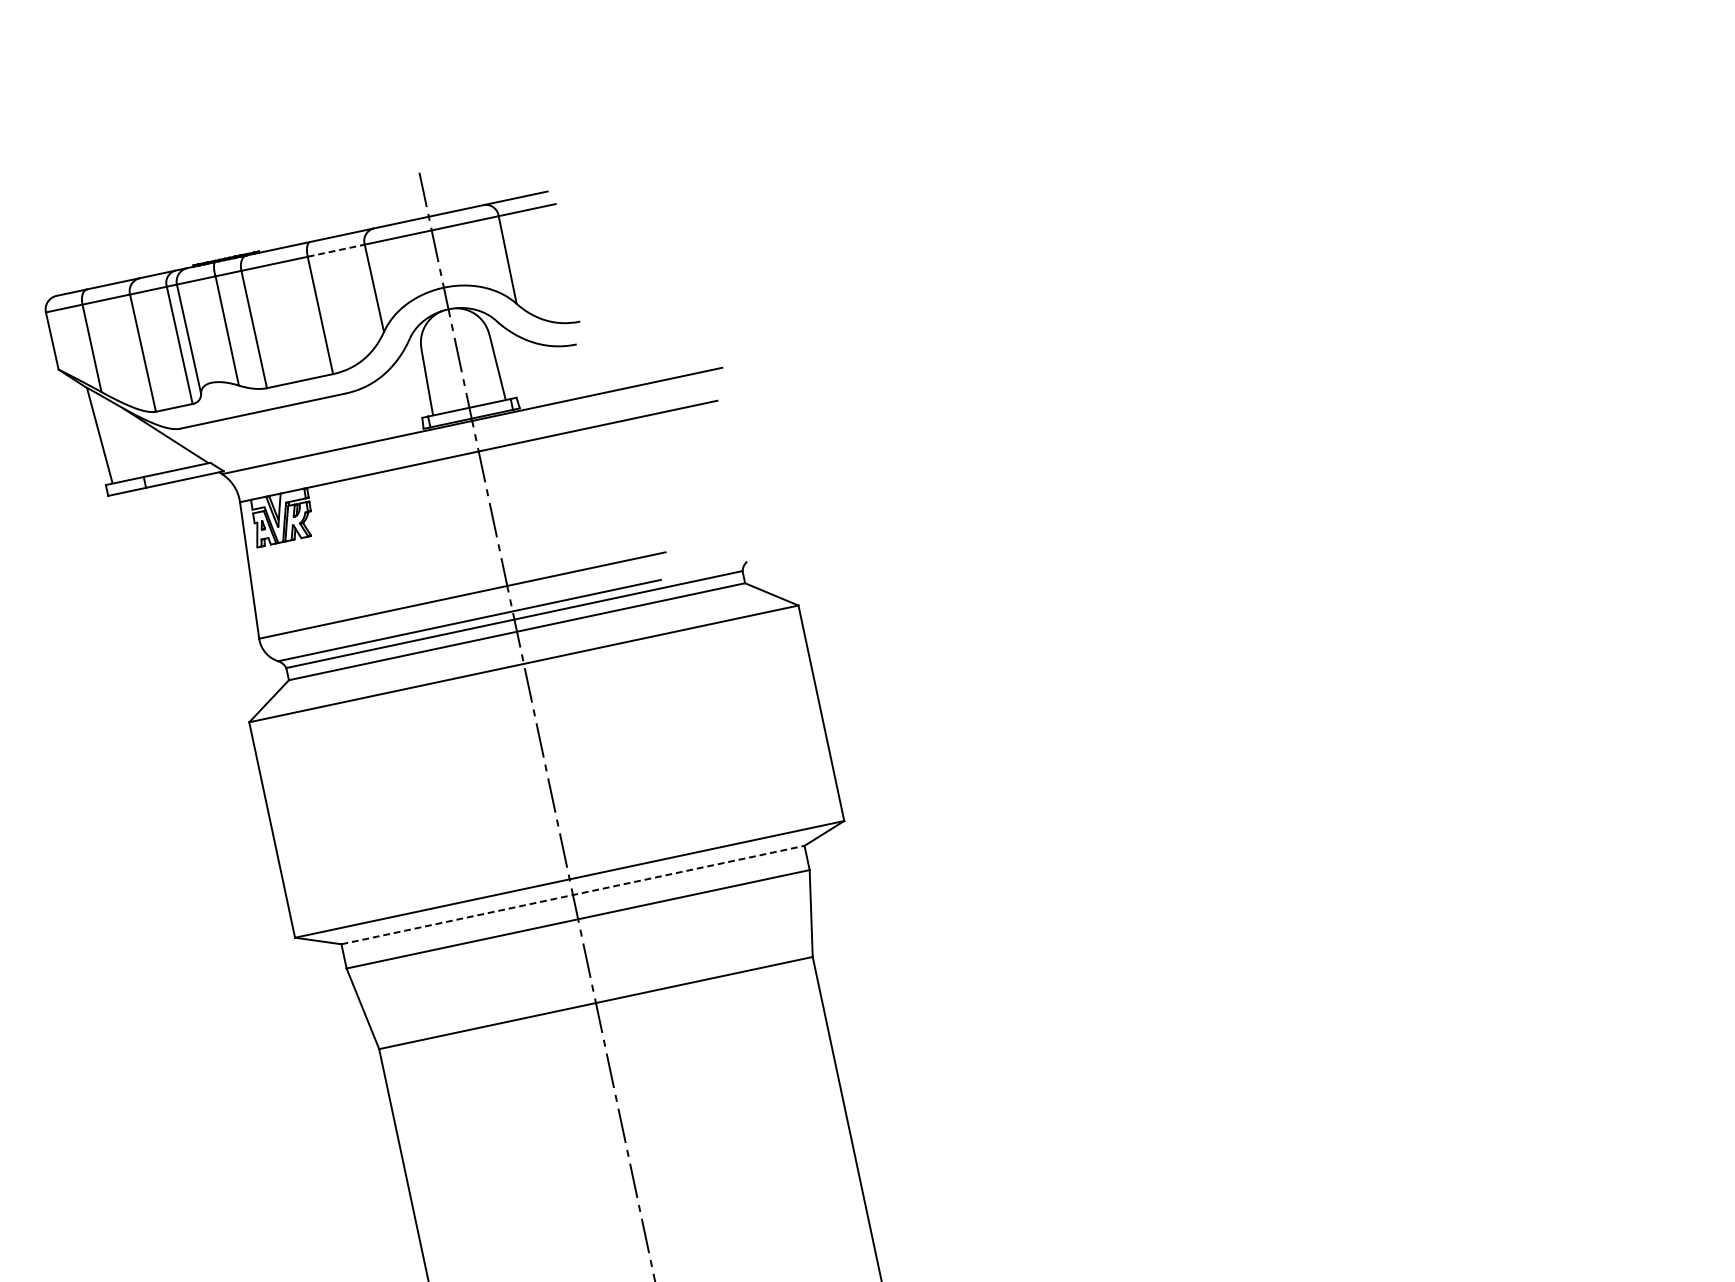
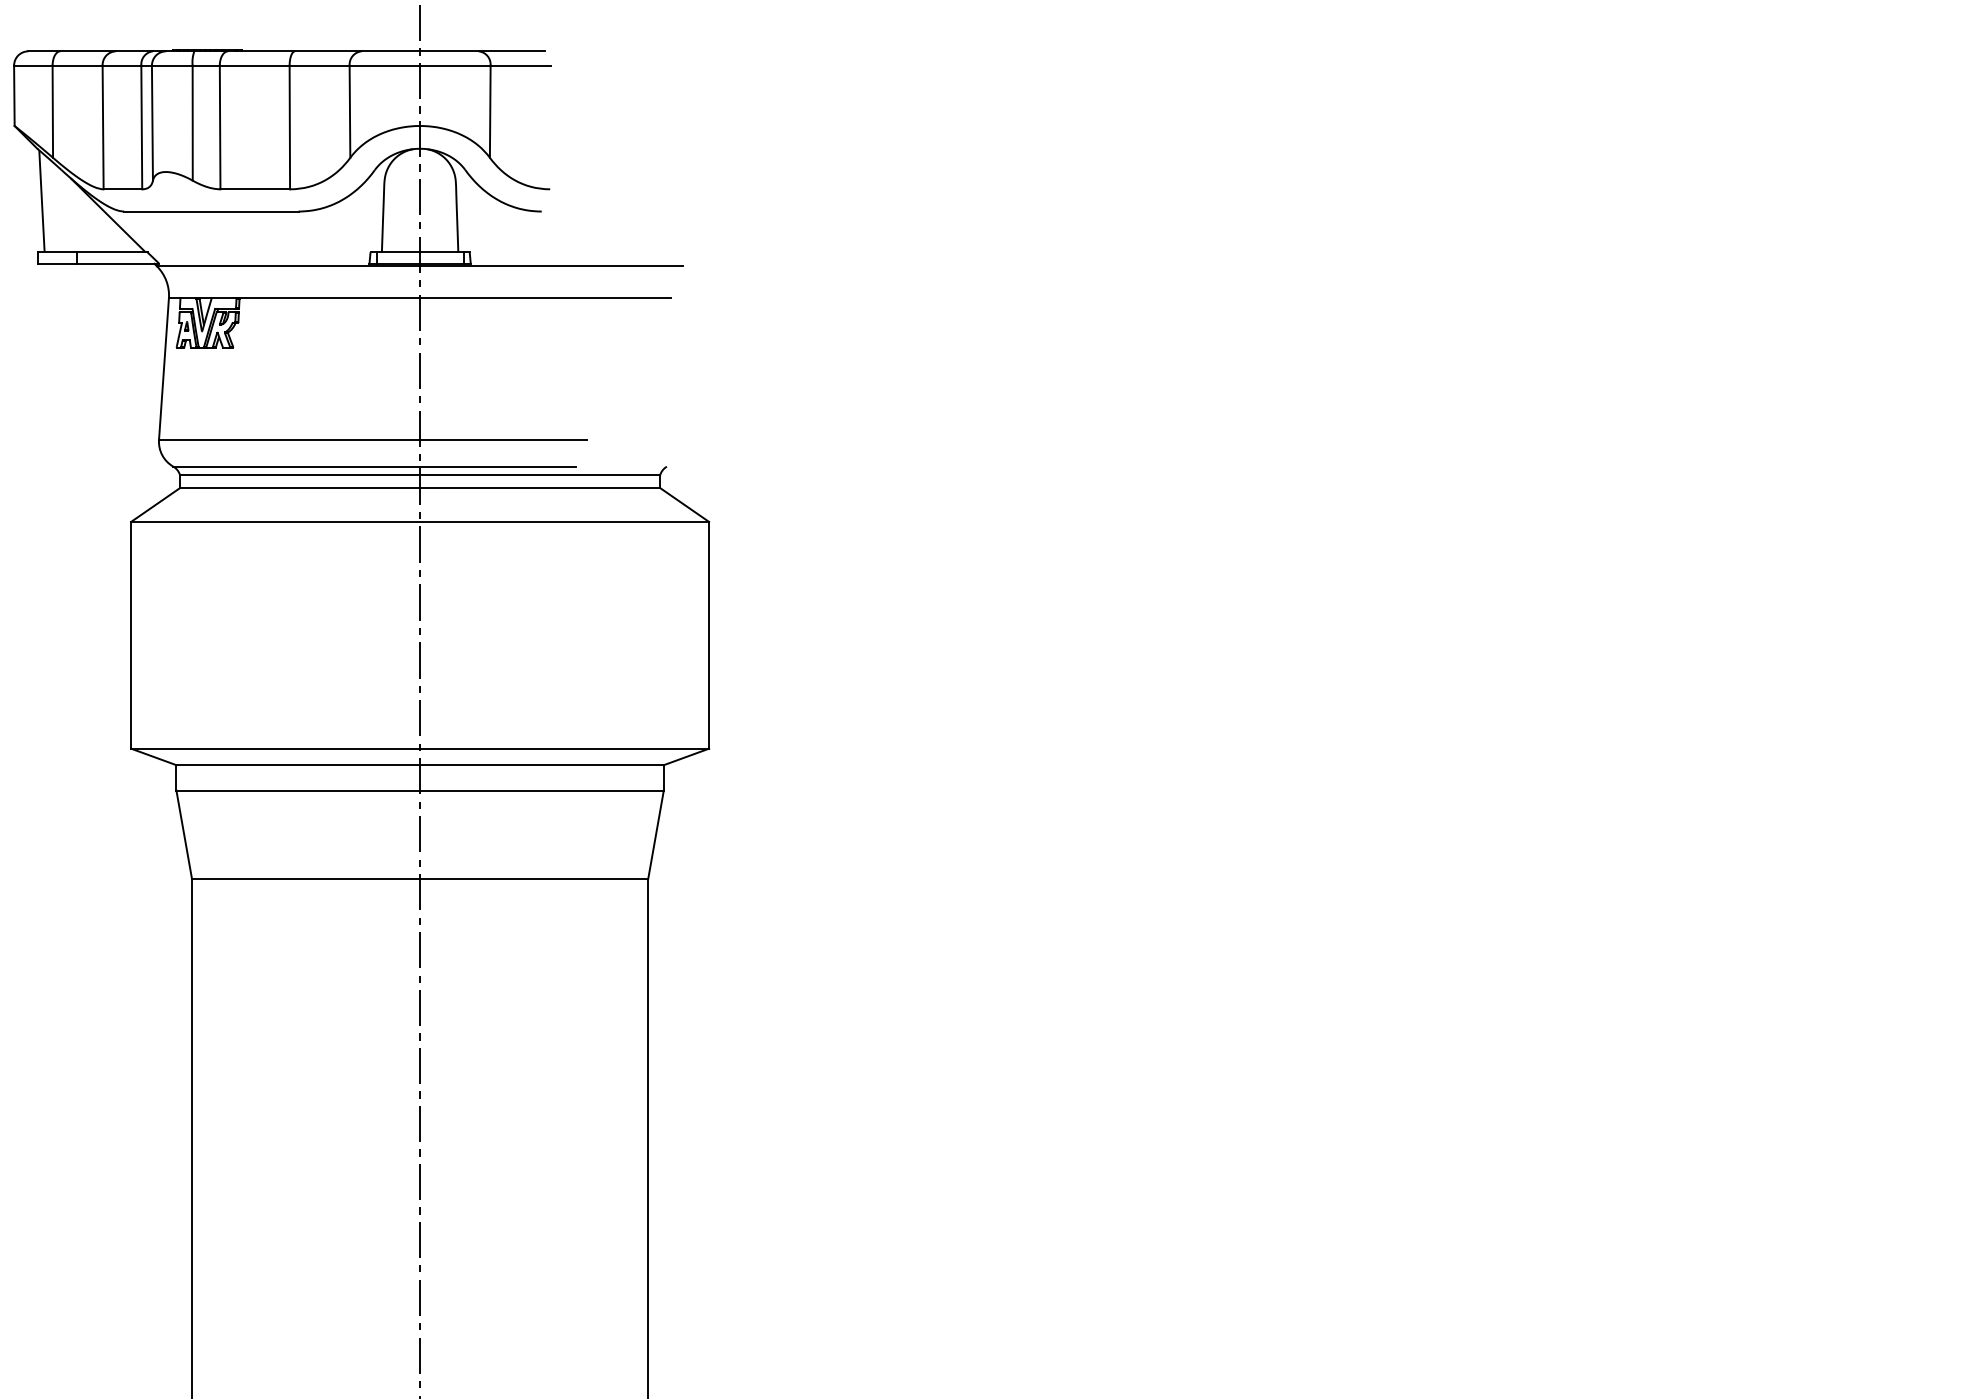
line: (336, 250) -> (319, 65), dashed -> solid
line: (573, 895) -> (420, 765), dashed -> solid

